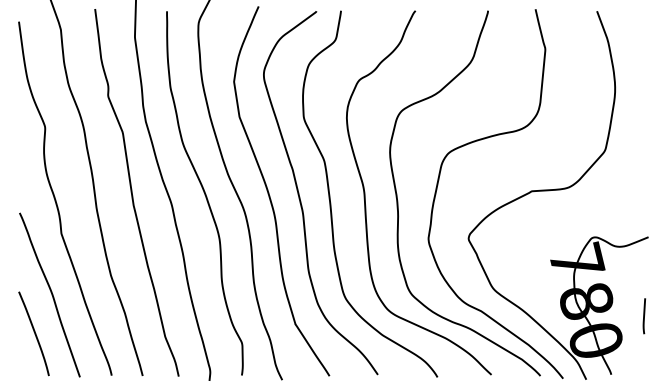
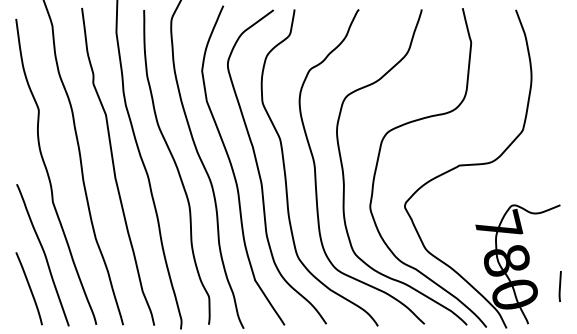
curve: (643, 316) -> (559, 286), moved

